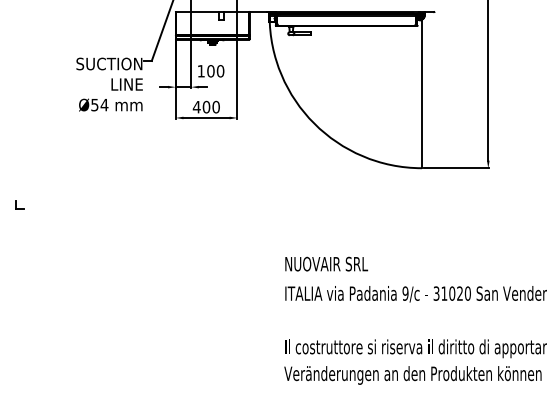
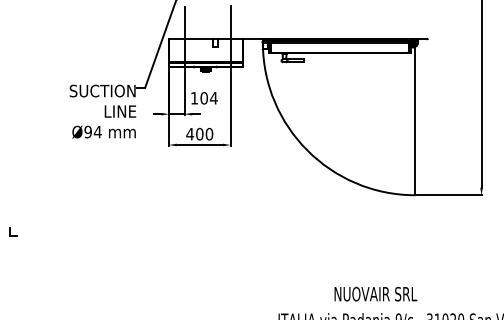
text: (220, 71) -> (213, 98), 100 -> 104
text: (94, 104) -> (87, 131), Ø54 -> Ø94
text: (326, 263) -> (375, 293), moved

